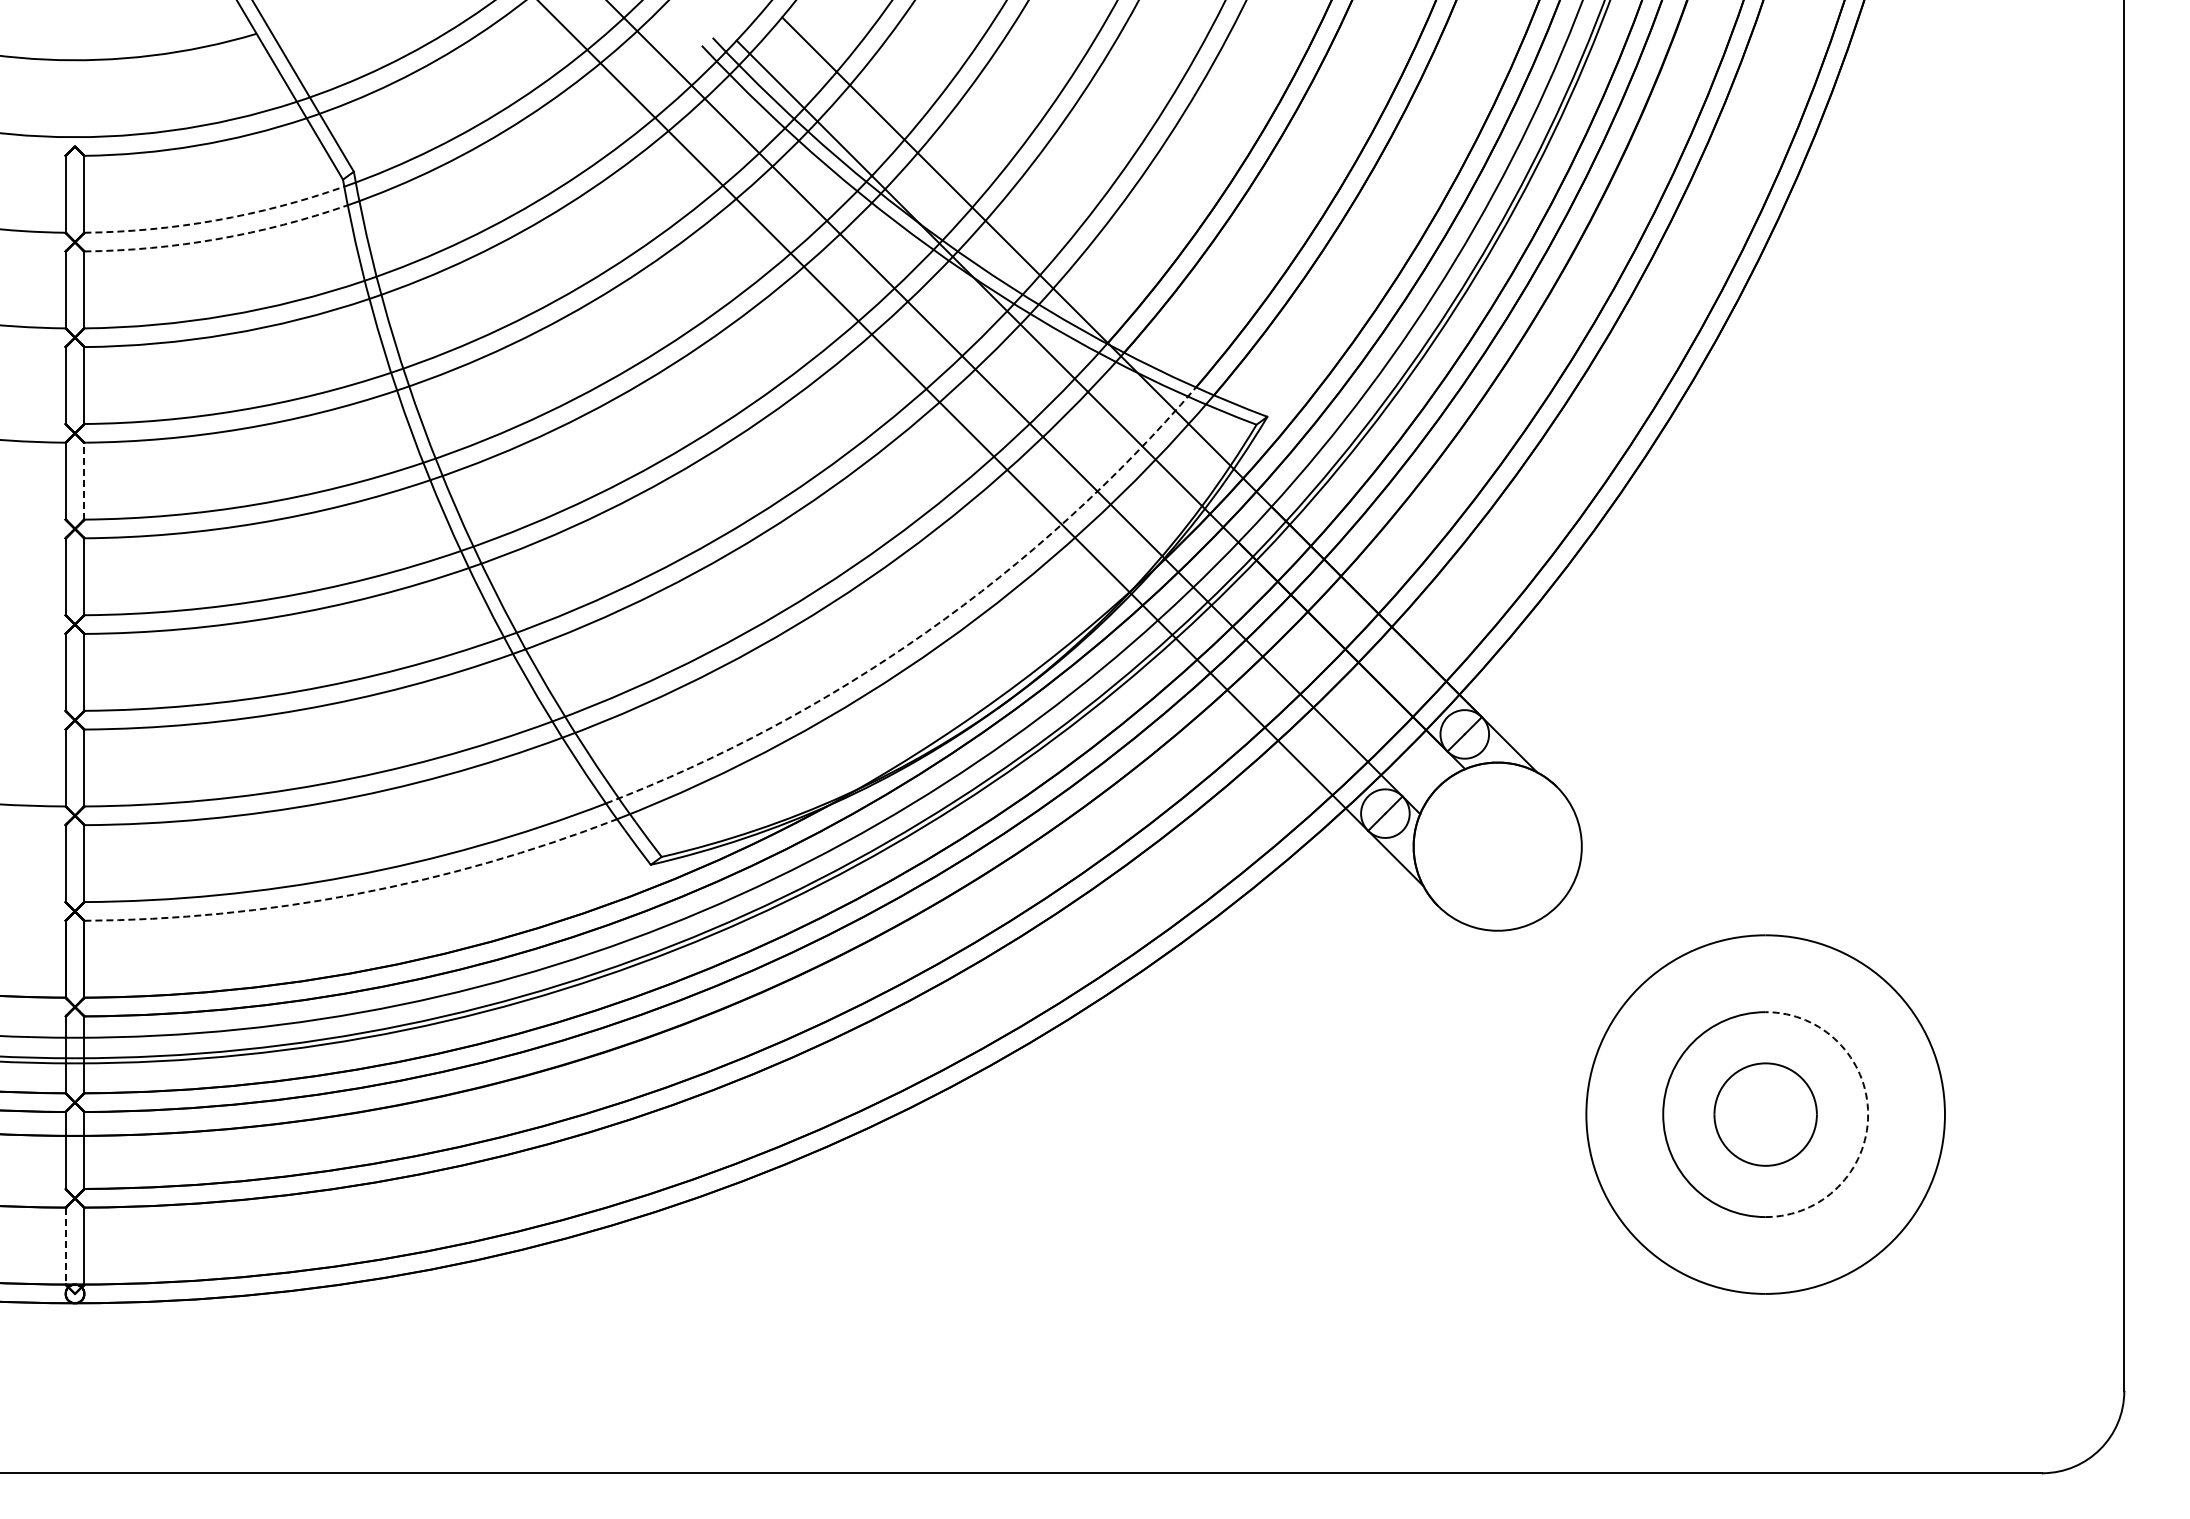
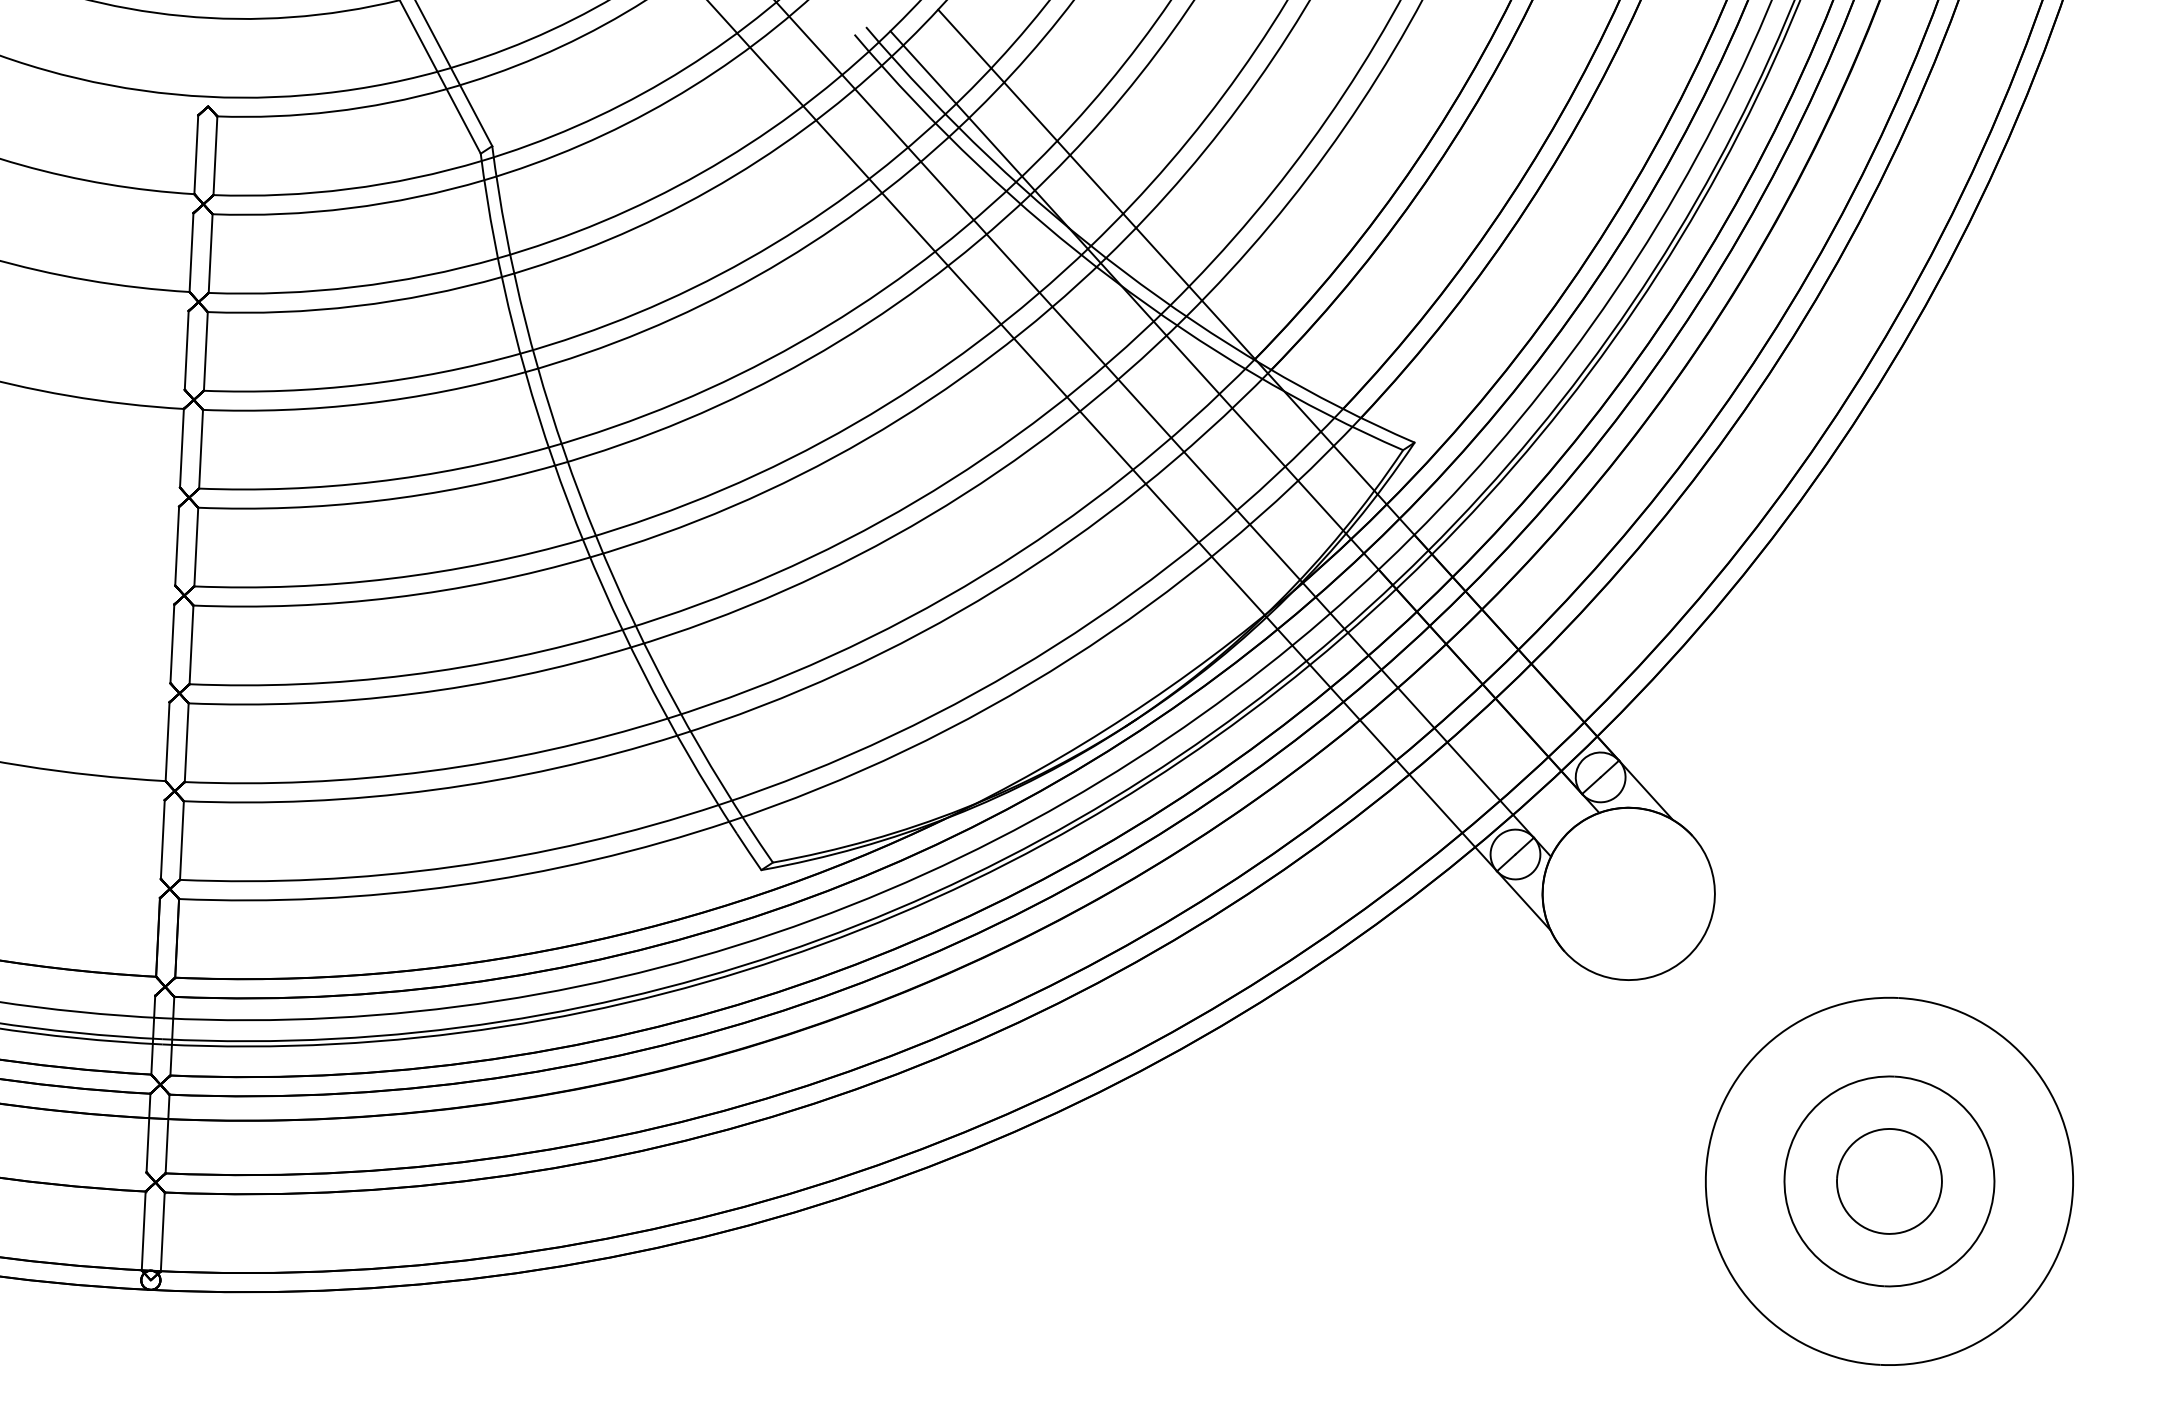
arc: (216, 220) -> (349, 189), dashed -> solid
arc: (217, 239) -> (349, 208), dashed -> solid
line: (84, 480) -> (201, 448), dashed -> solid
arc: (926, 632) -> (1055, 646), dashed -> solid
arc: (355, 894) -> (457, 885), dashed -> solid
arc: (1868, 1114) -> (1994, 1186), dashed -> solid
line: (65, 1246) -> (143, 1231), dashed -> solid

